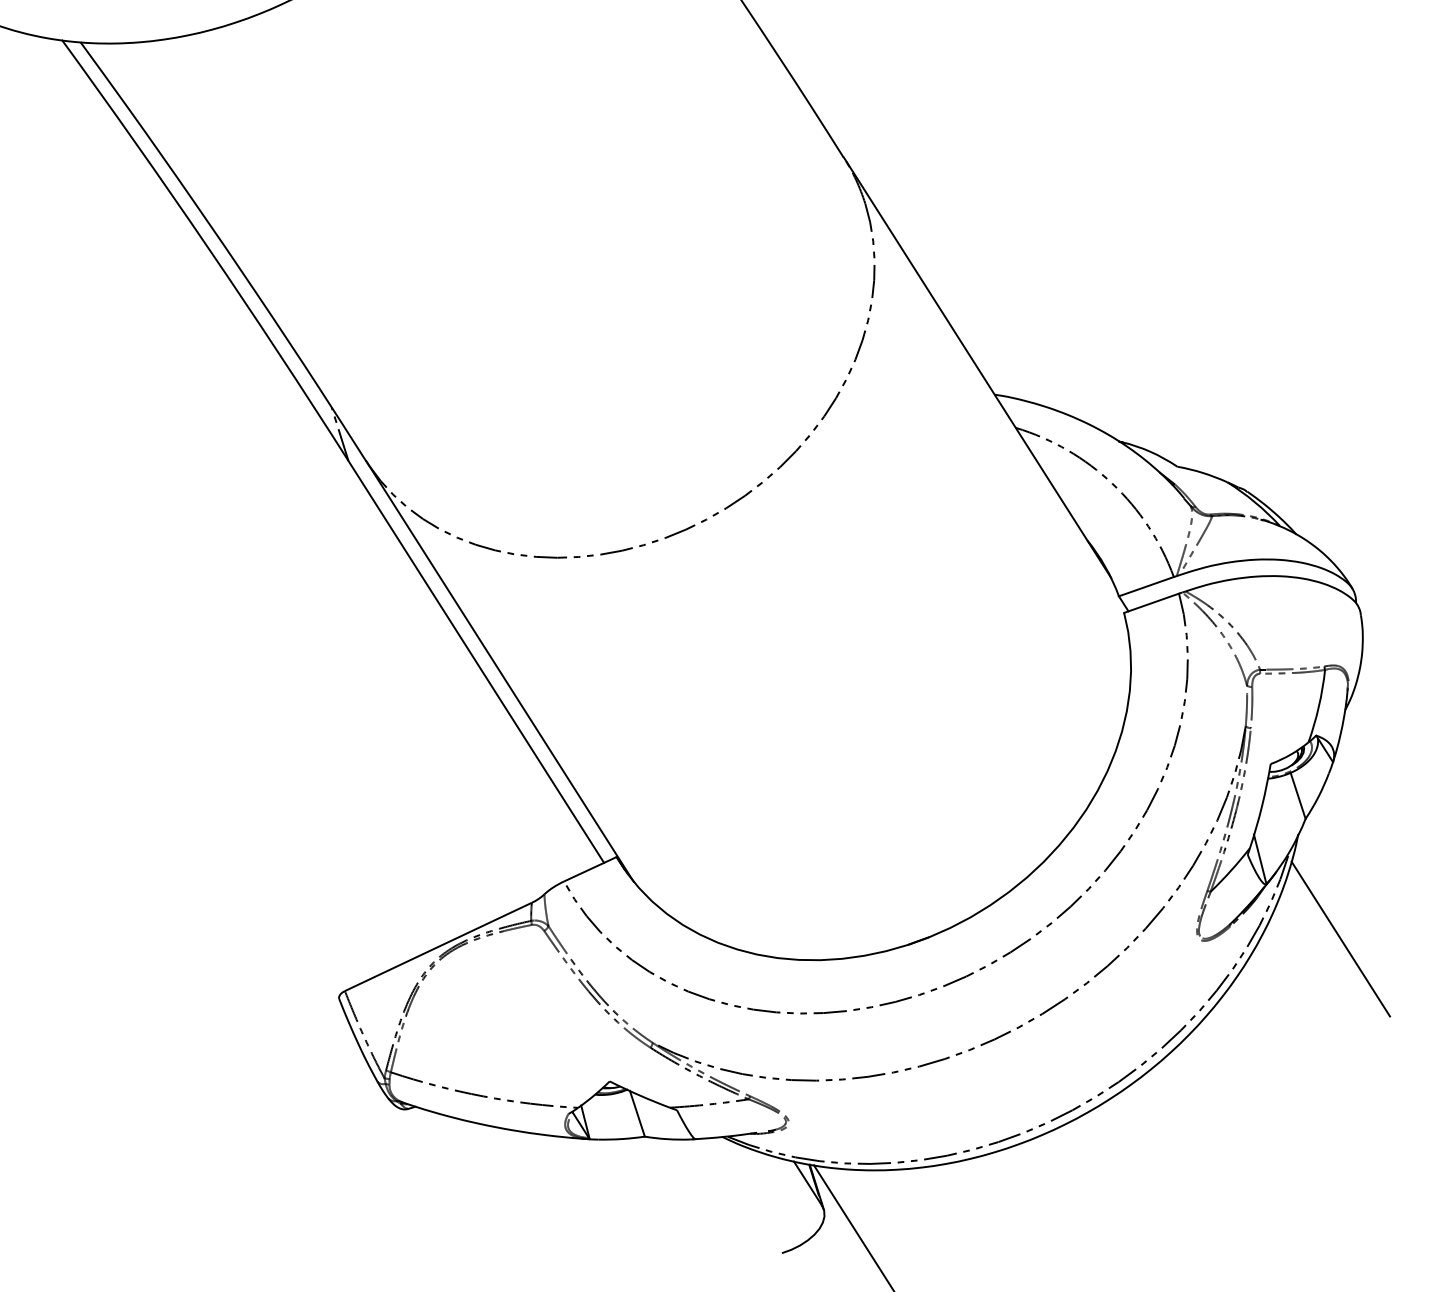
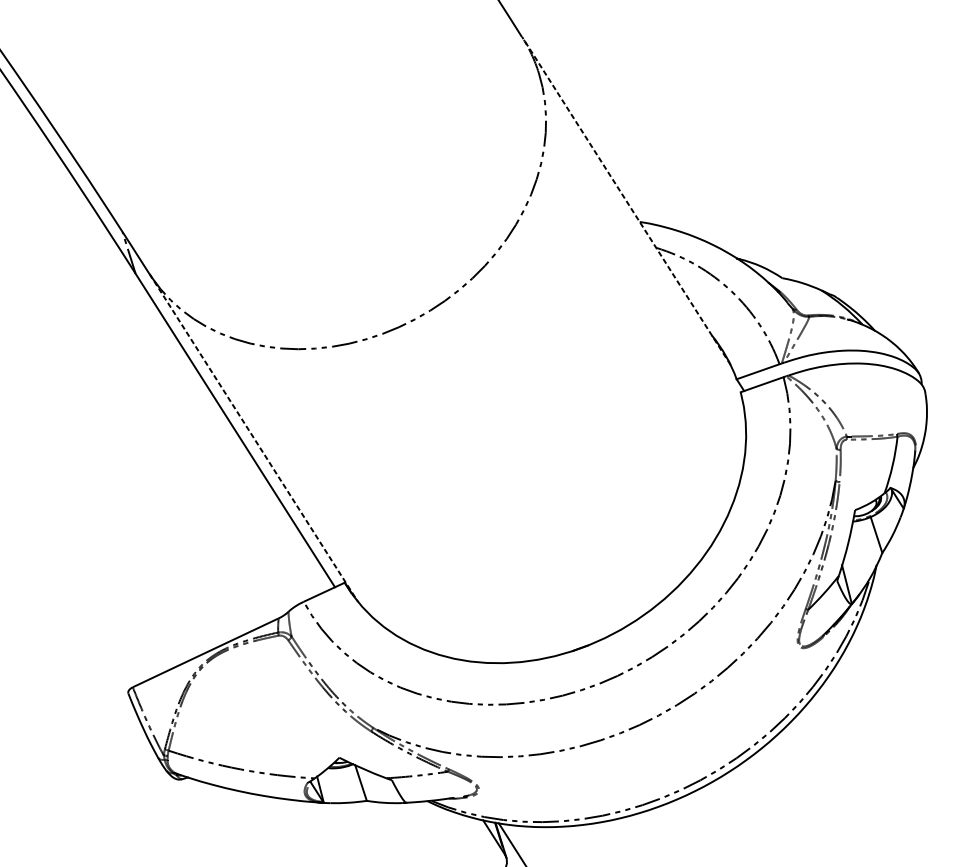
line: (977, 367) -> (626, 200), solid -> dashed
line: (500, 671) -> (254, 437), solid -> dashed
line: (1340, 938) -> (909, 646), removed

